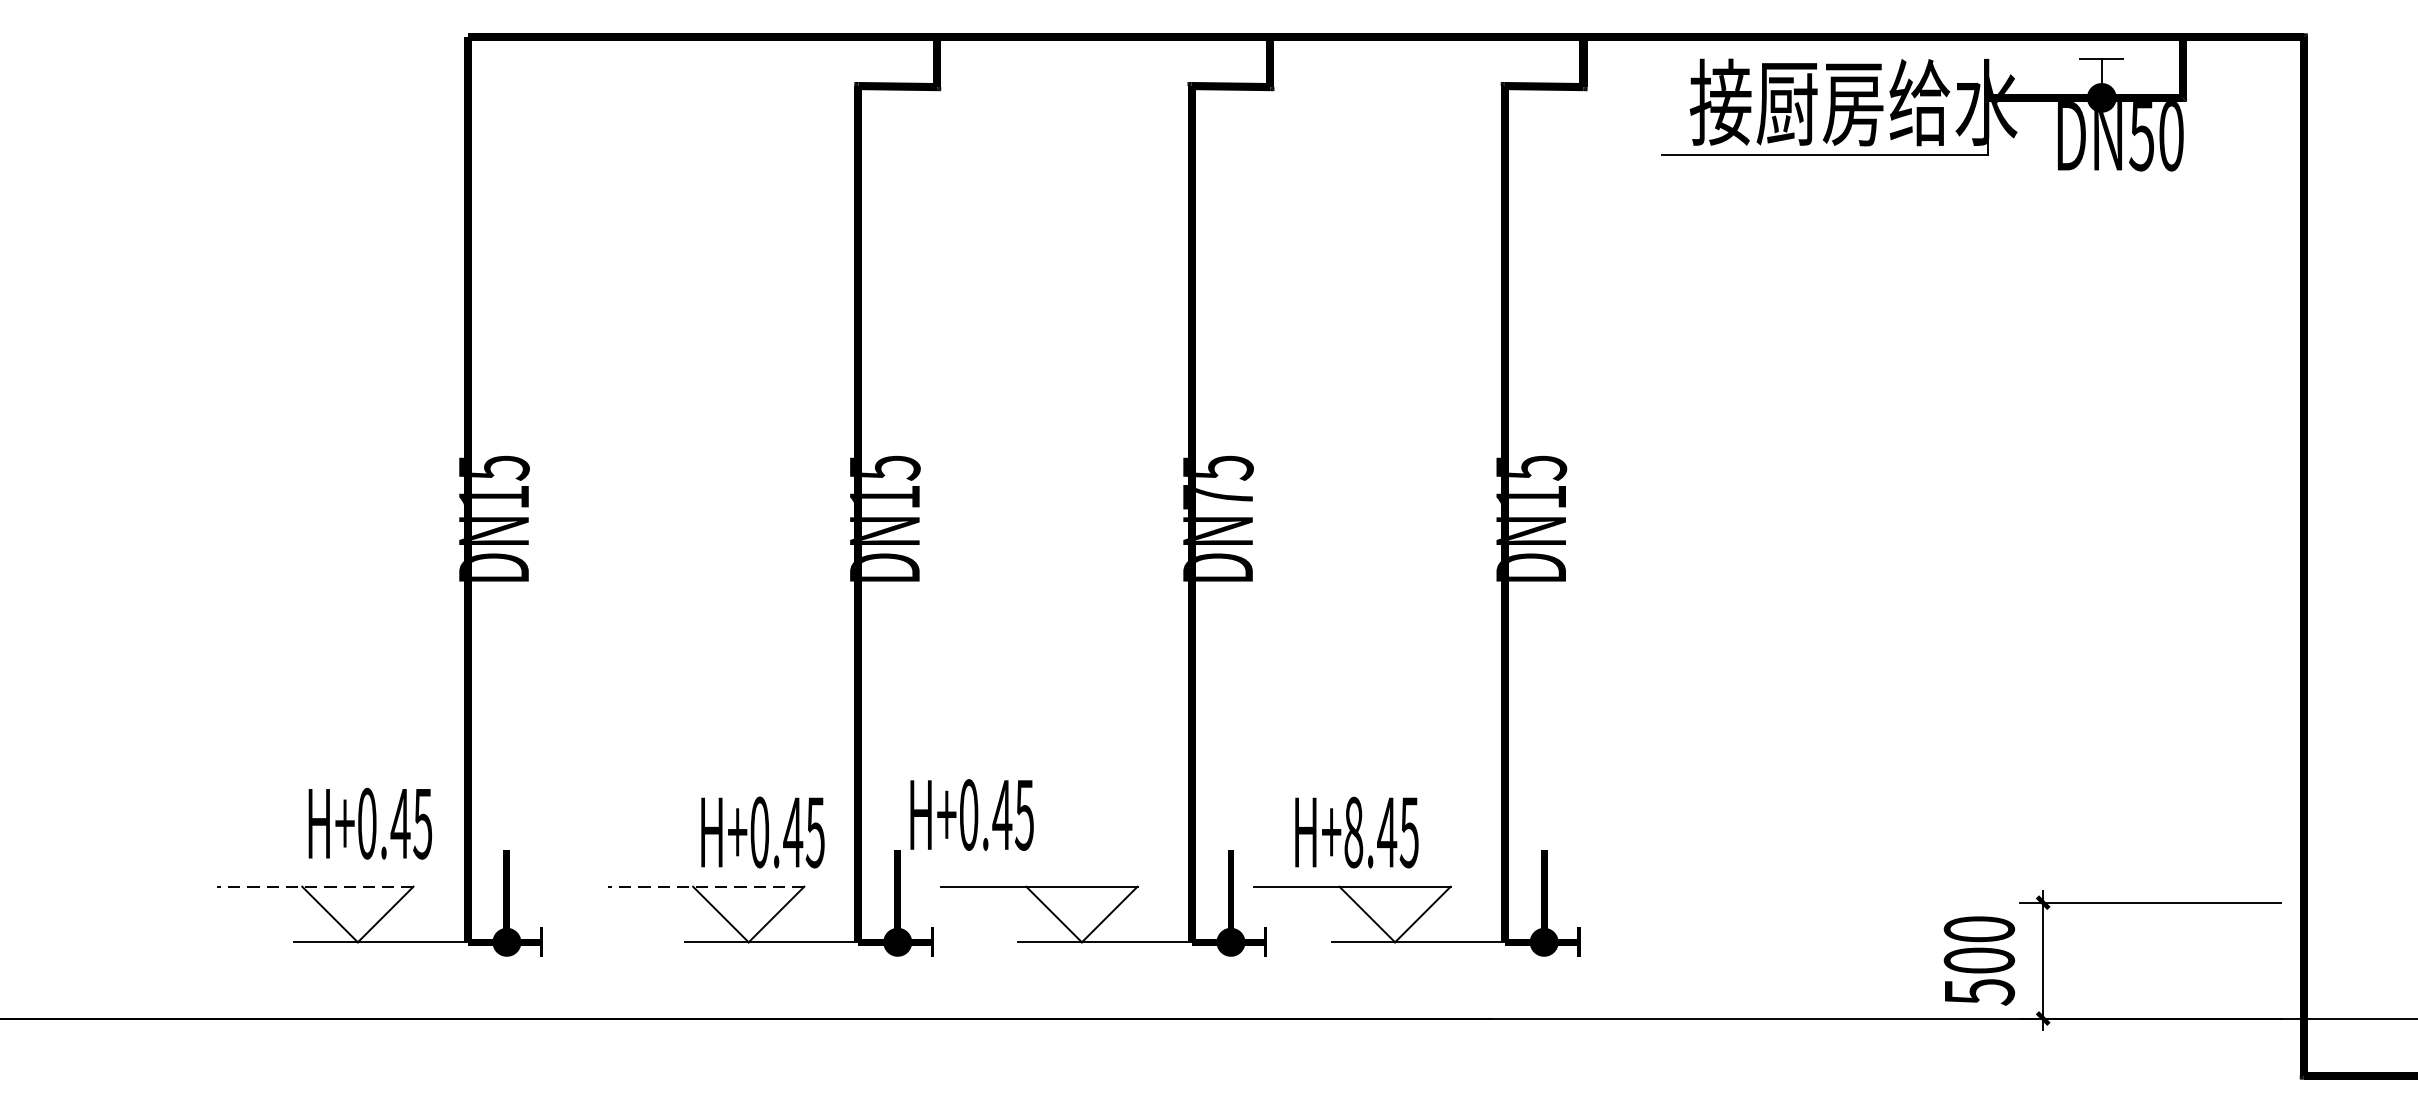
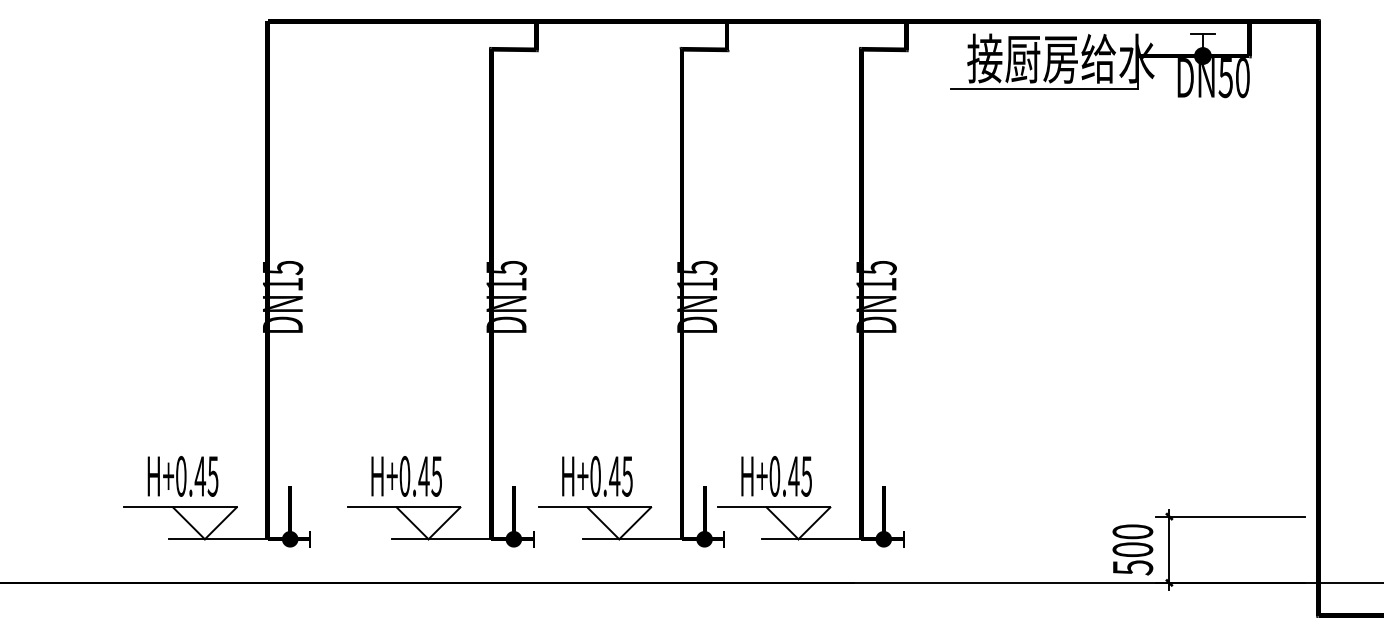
text: (1216, 497) -> (696, 284), DN75 -> DN15
text: (972, 815) -> (597, 476), moved
text: (369, 823) -> (182, 476), moved
text: (762, 832) -> (406, 476), moved
text: (1353, 832) -> (774, 476), H+8.45 -> H+0.45
line: (315, 886) -> (180, 507), dashed -> solid
line: (704, 886) -> (403, 507), dashed -> solid

